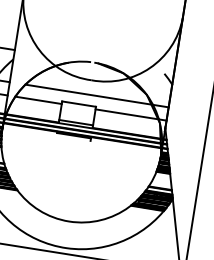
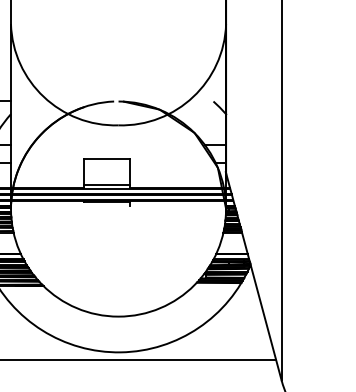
line: (89, 94) -> (118, 144), removed
line: (38, 99) -> (52, 162), removed
line: (127, 114) -> (172, 162), removed

